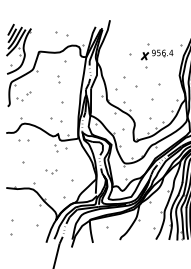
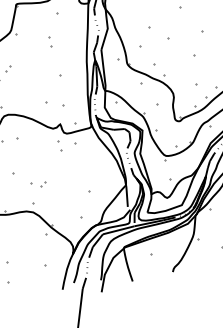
part: (51, 171) -> (39, 183), moved

